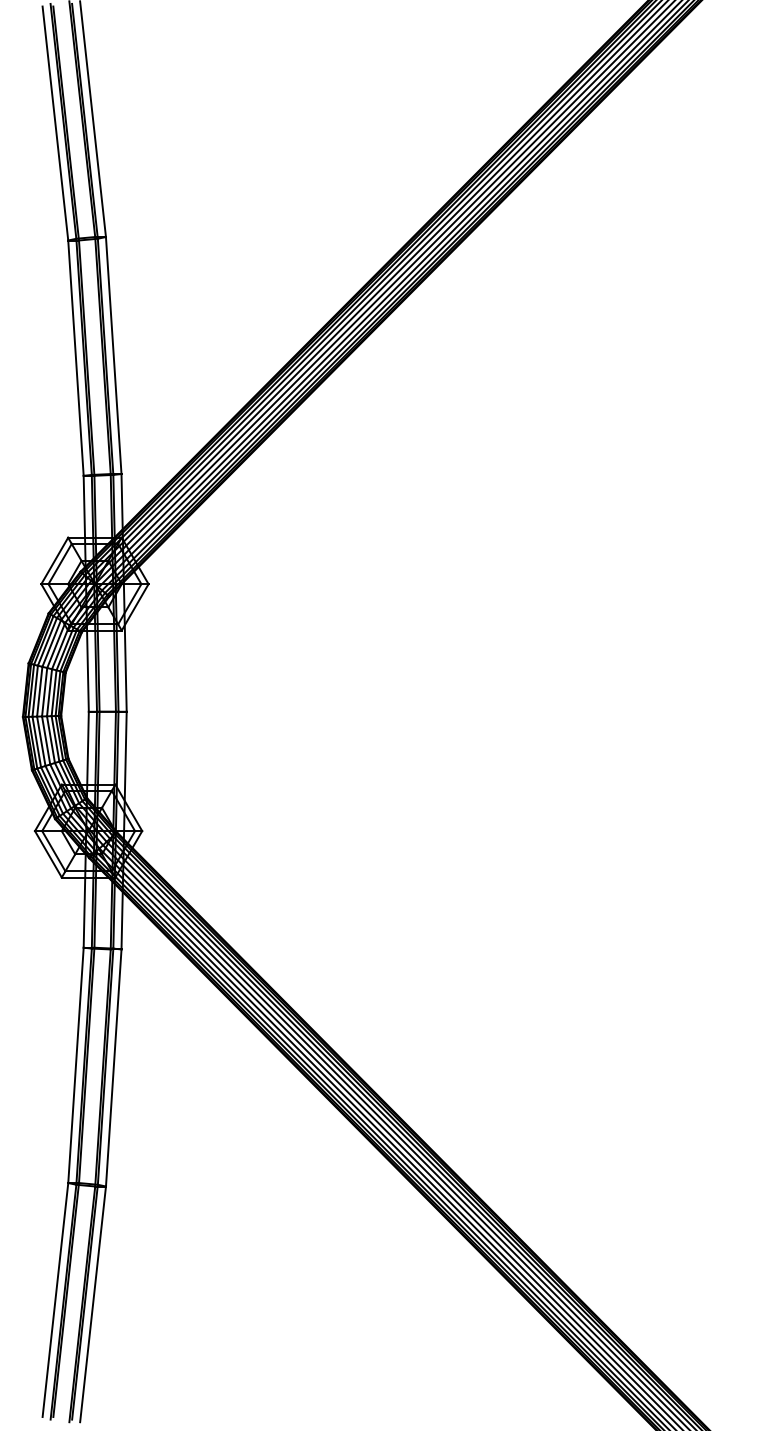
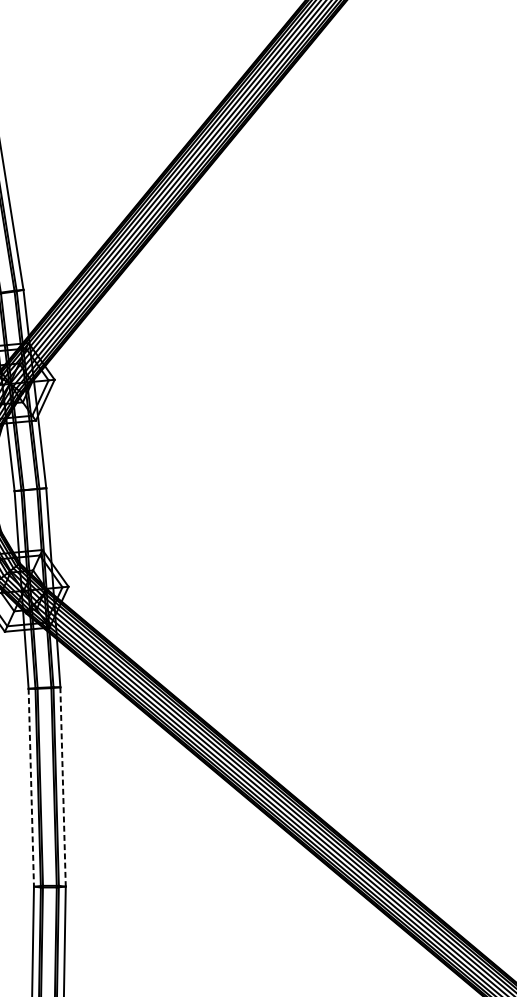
line: (75, 1065) -> (30, 787), solid -> dashed
line: (113, 1067) -> (62, 786), solid -> dashed

